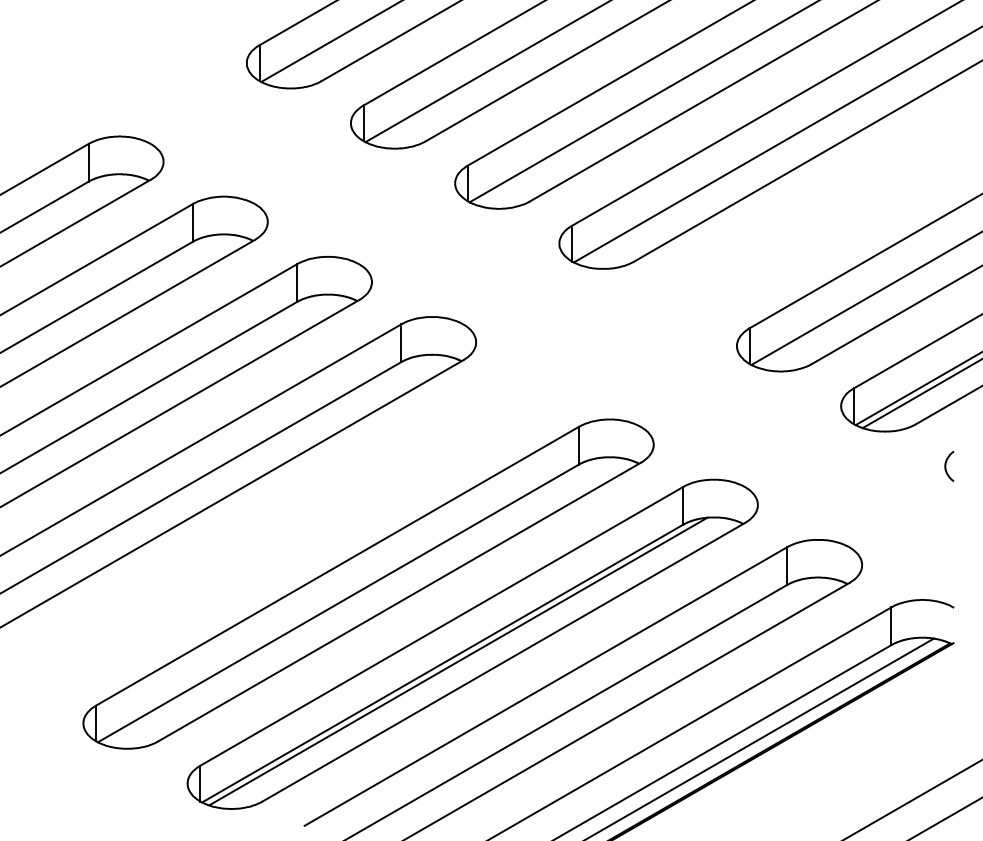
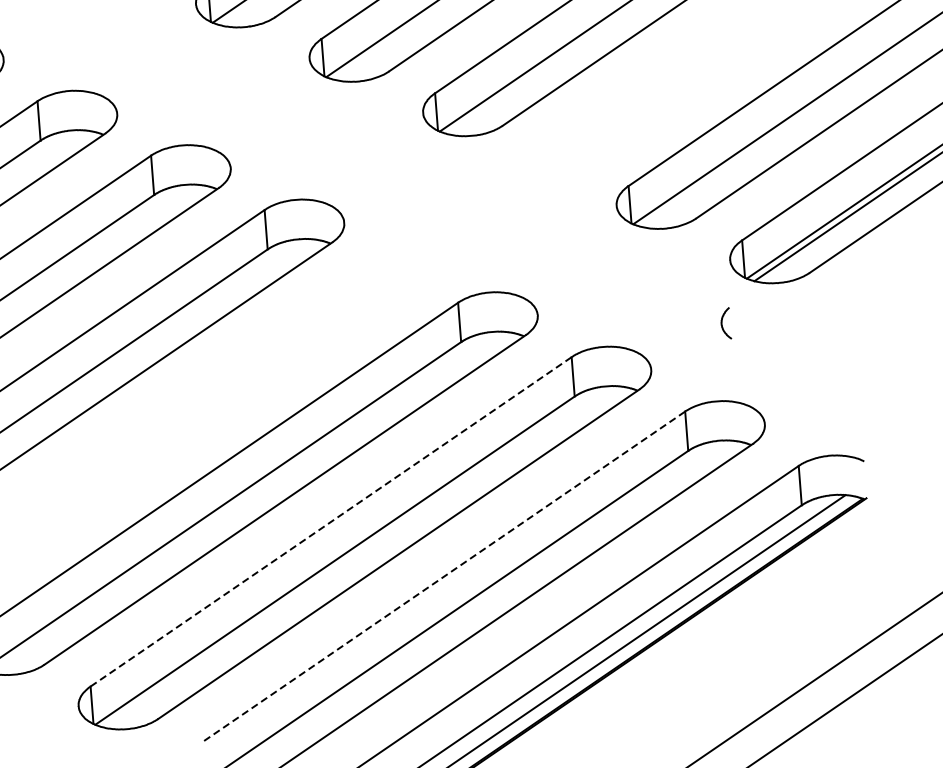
curve: (946, 466) -> (722, 323), moved
line: (441, 626) -> (330, 521), solid -> dashed
line: (458, 661) -> (351, 557), removed
line: (545, 686) -> (444, 576), solid -> dashed

